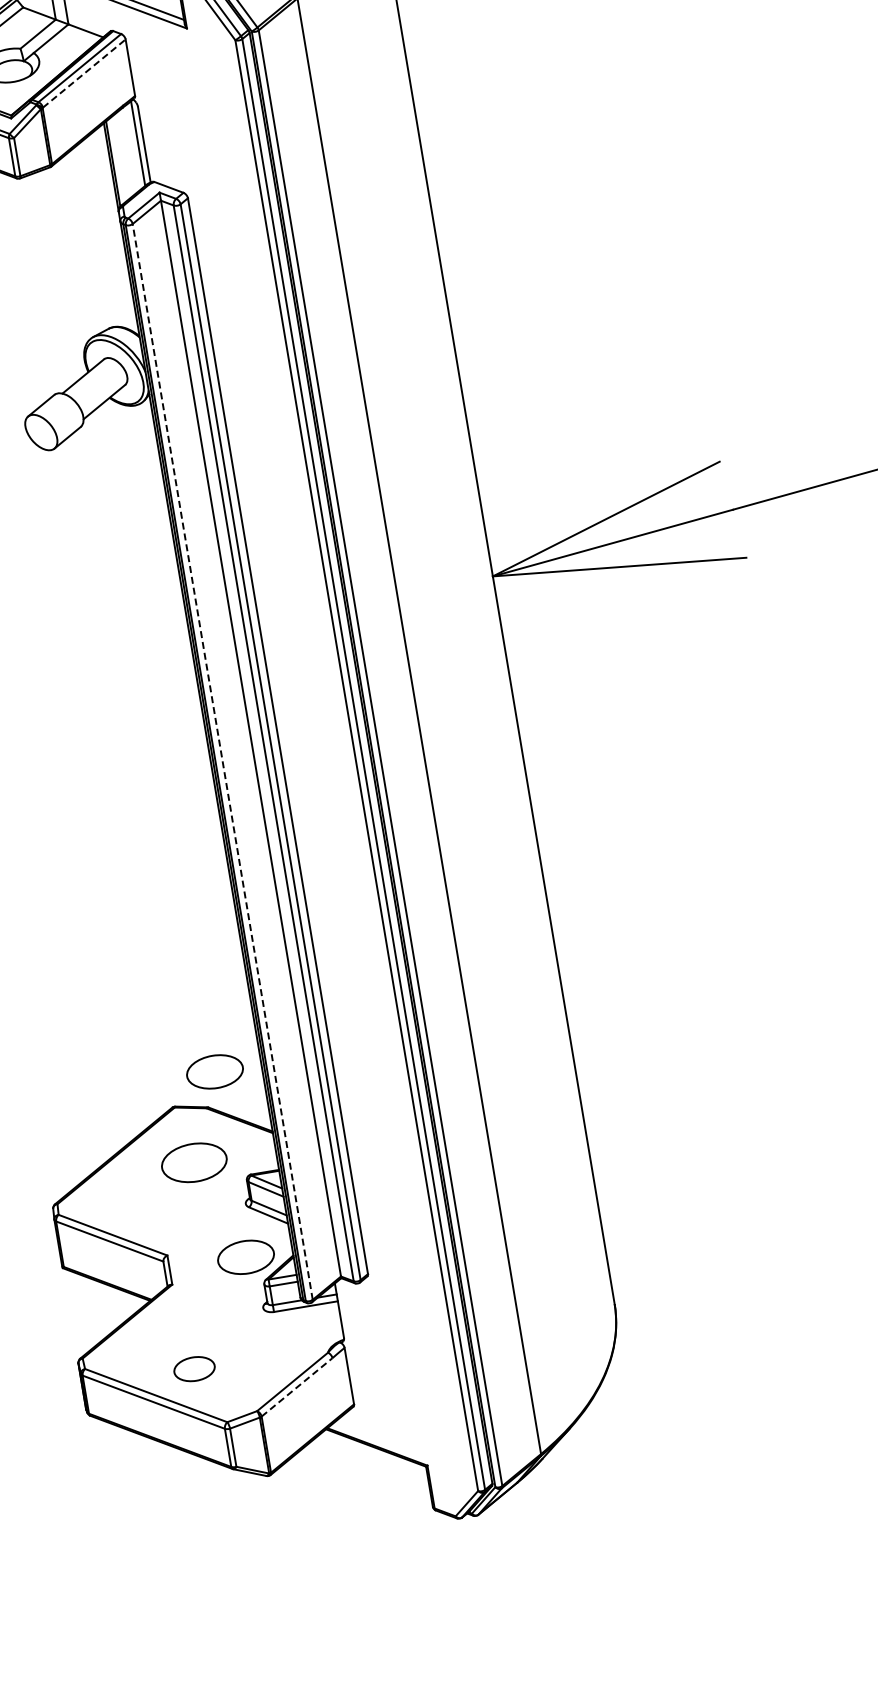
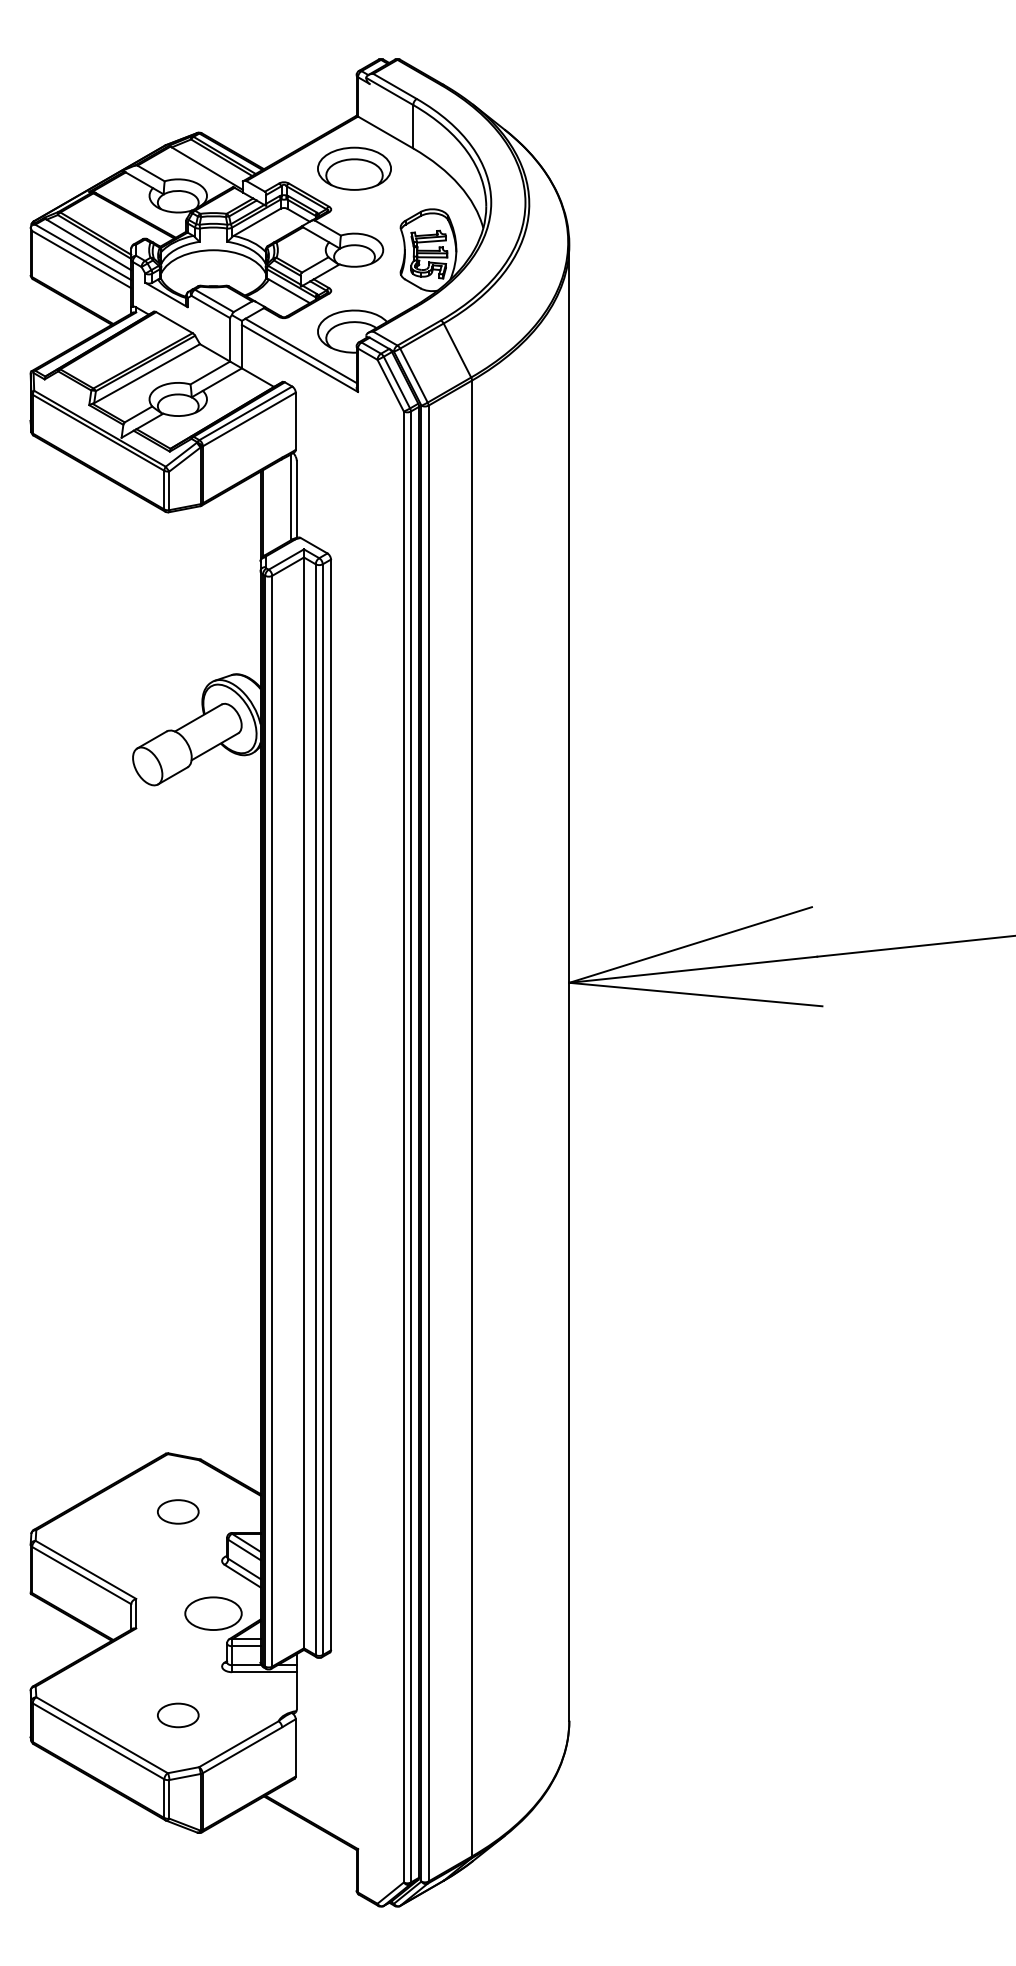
line: (84, 73) -> (249, 419), dashed -> solid
line: (222, 761) -> (272, 1120), dashed -> solid
part: (214, 1071) -> (213, 1425), removed
part: (194, 1162) -> (178, 1511), size x0.62
part: (194, 1369) -> (178, 1715), moved
line: (297, 1387) -> (242, 1750), dashed -> solid

